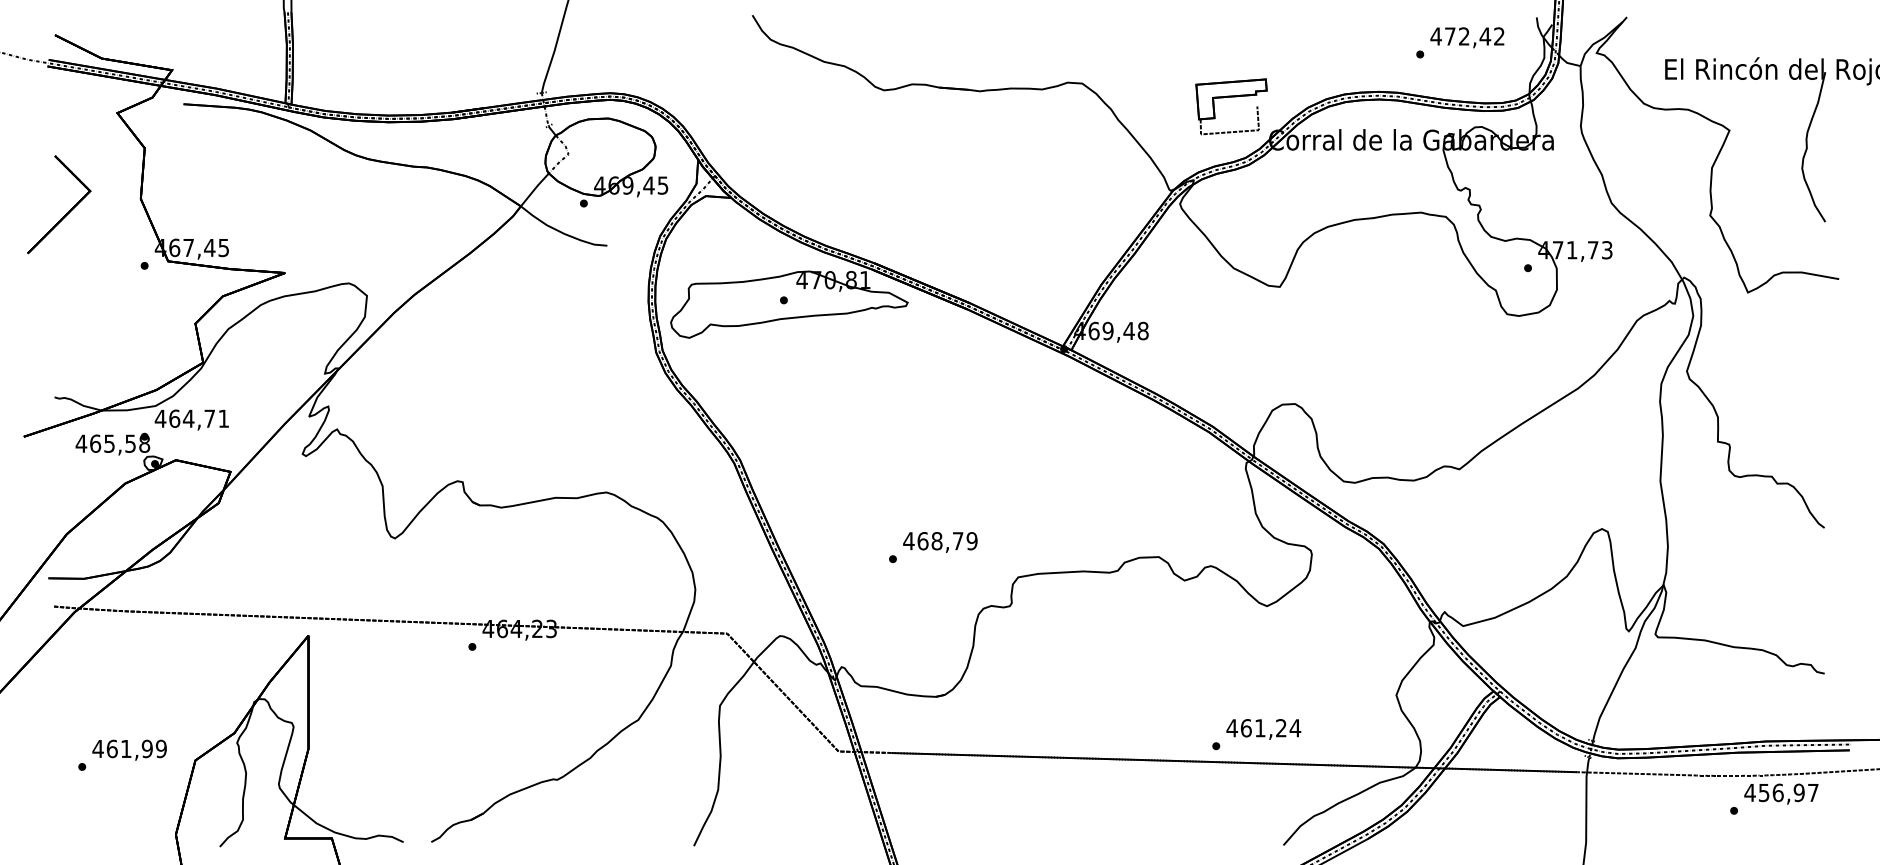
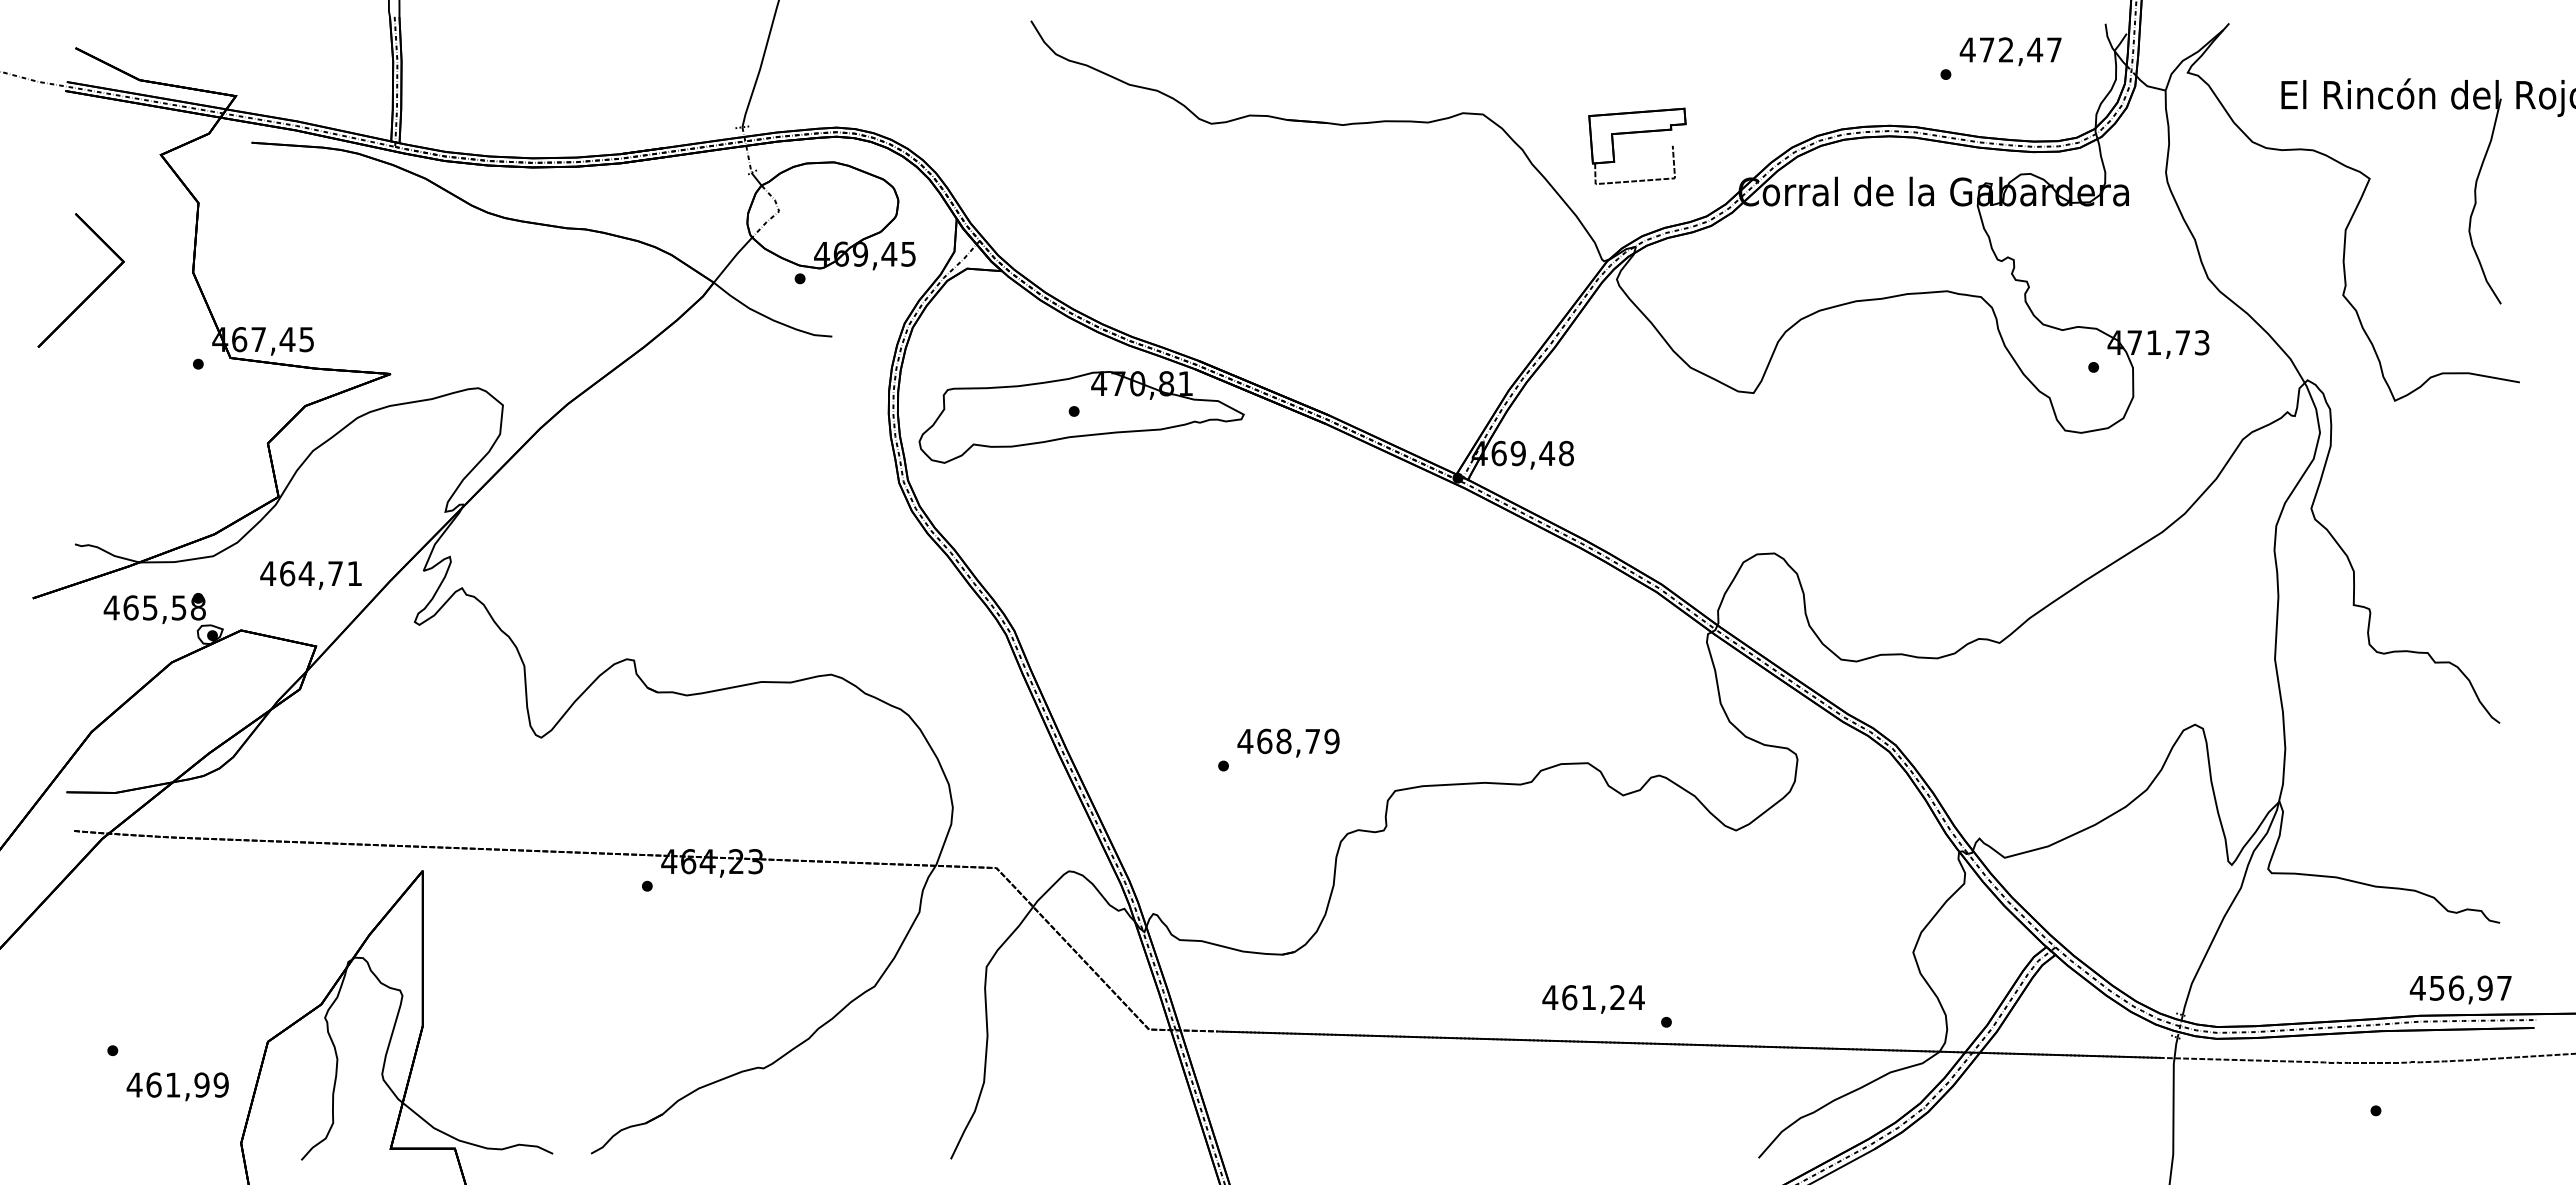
text: (1499, 36) -> (2054, 49), 472,42 -> 472,47
part: (1231, 97) -> (1637, 133), moved
text: (191, 420) -> (310, 575), moved
text: (1263, 729) -> (1593, 999), moved
text: (129, 750) -> (177, 1086), moved
text: (1781, 793) -> (2460, 989), moved

